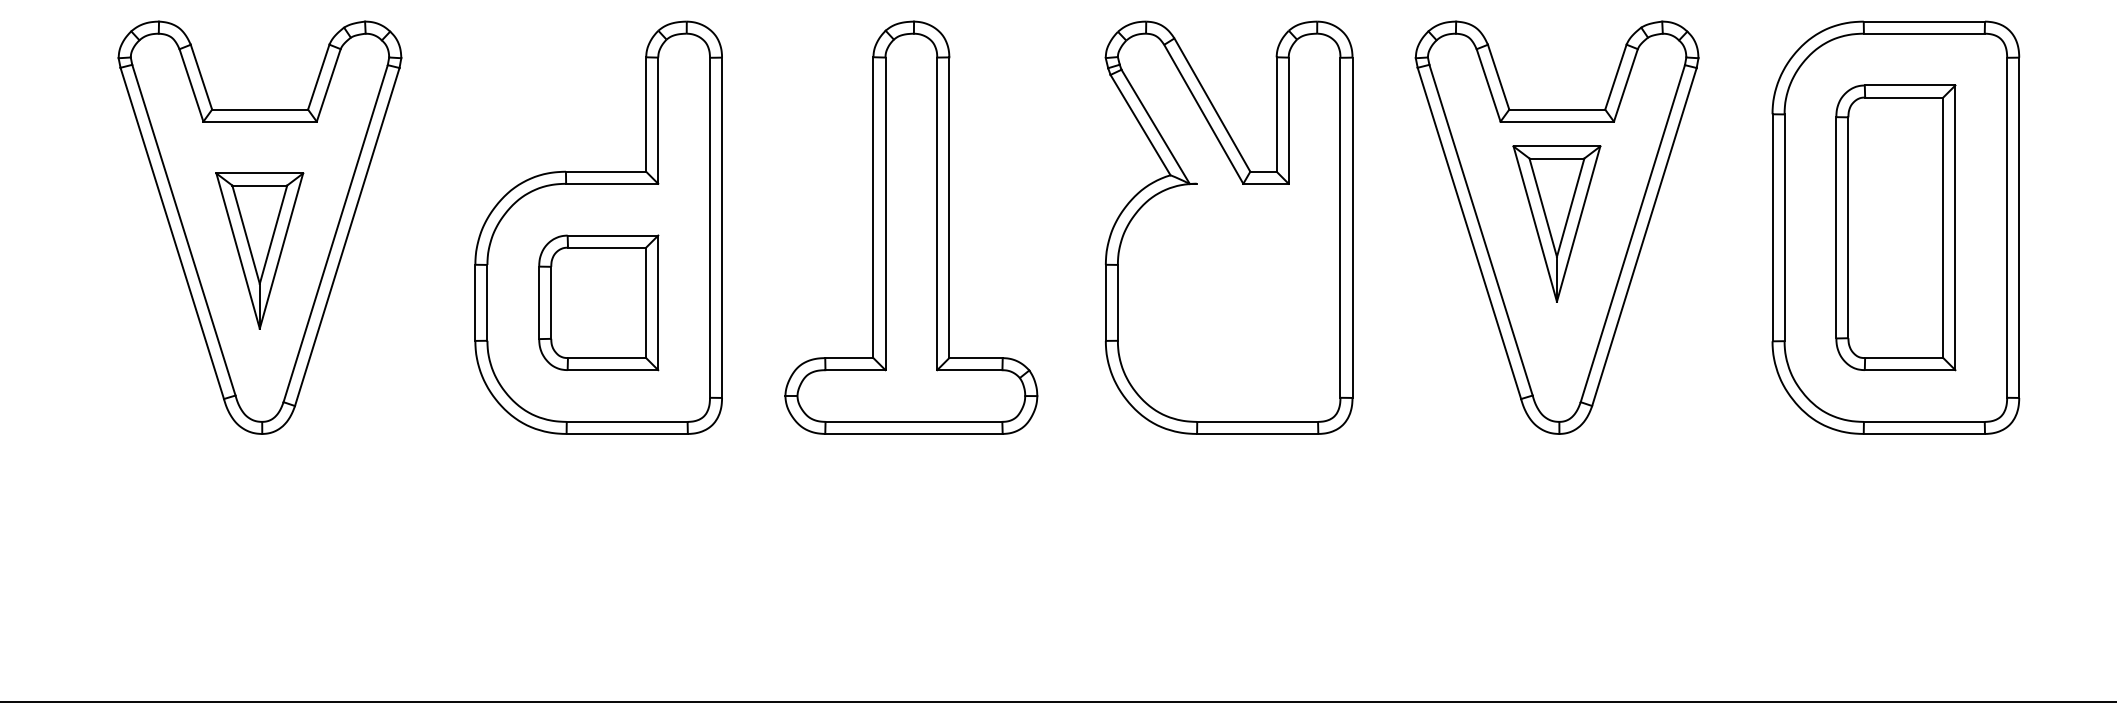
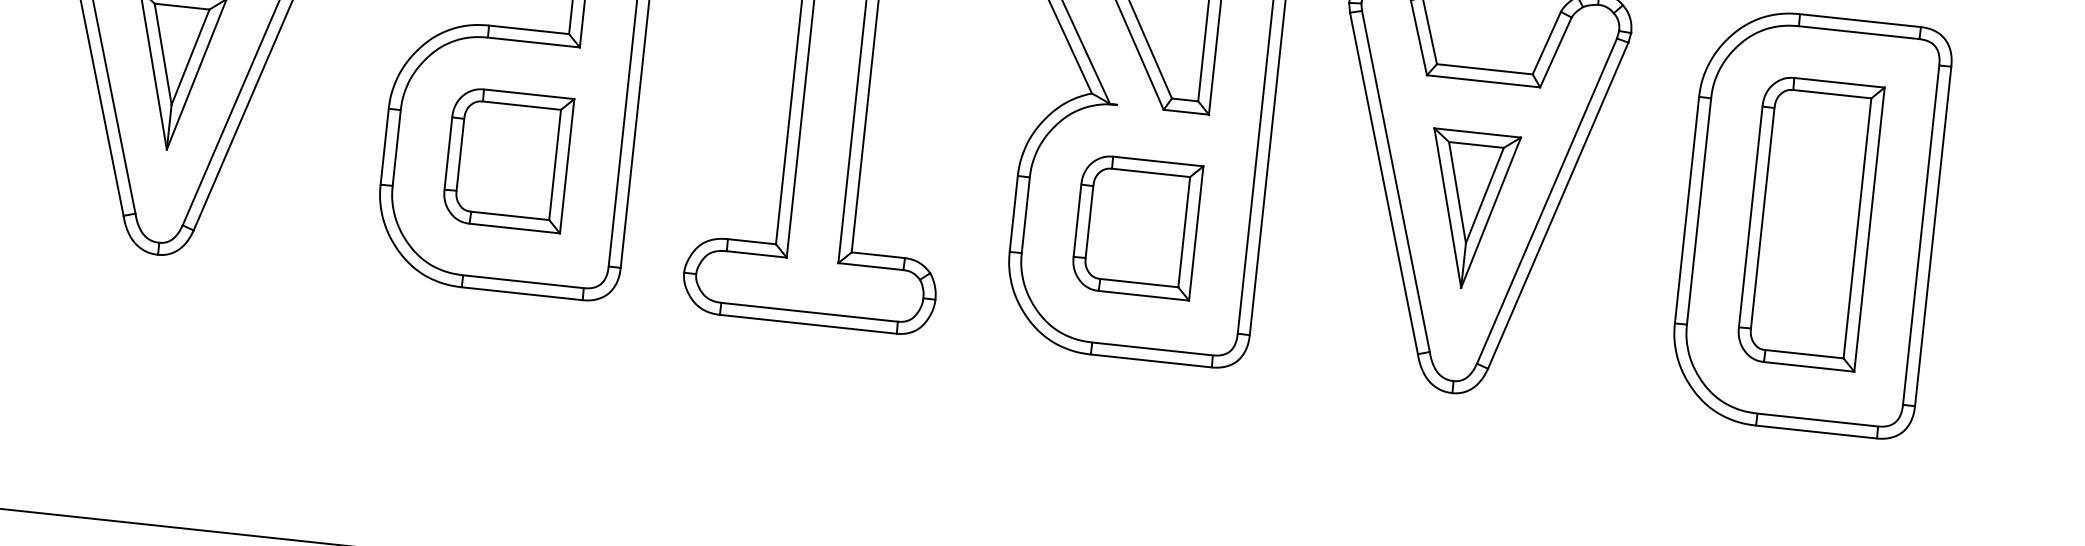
part: (1556, 223) -> (1469, 209), moved
part: (1228, 302) -> (1136, 226), added

